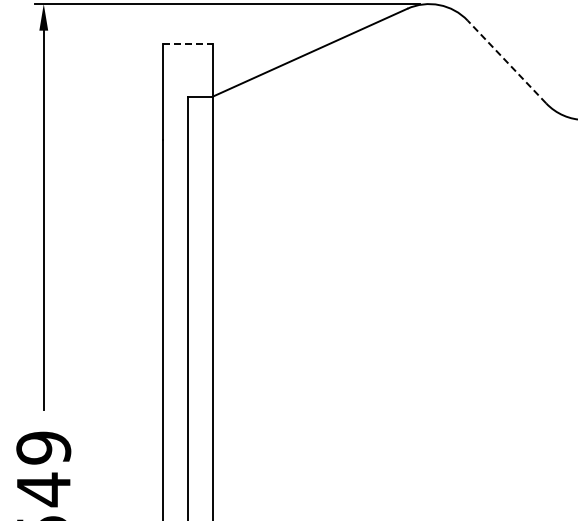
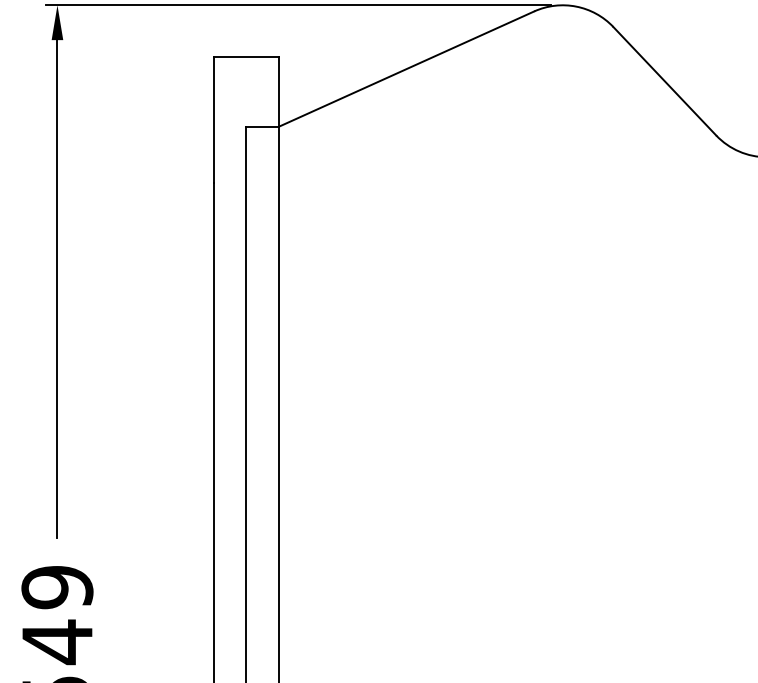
line: (187, 43) -> (245, 56), dashed -> solid
line: (506, 61) -> (664, 80), dashed -> solid

